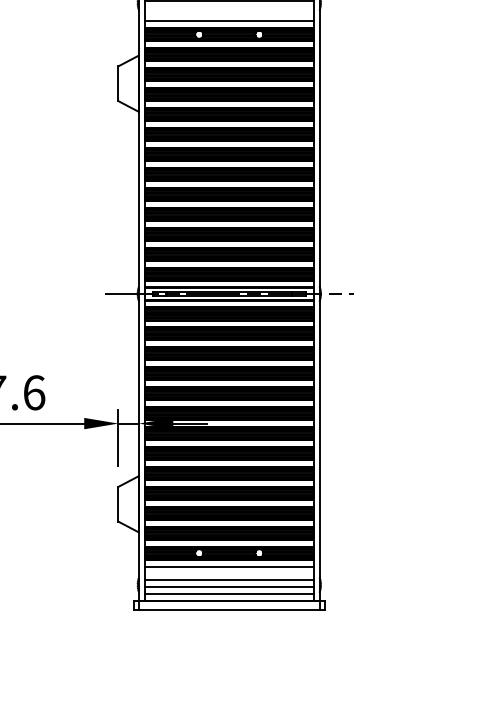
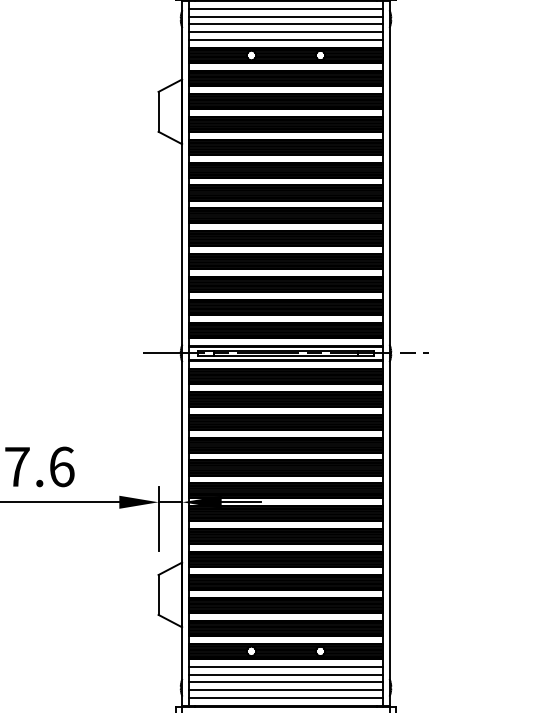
line: (229, 7) -> (286, 24), added
line: (229, 14) -> (286, 32), added
line: (229, 573) -> (286, 674), added

